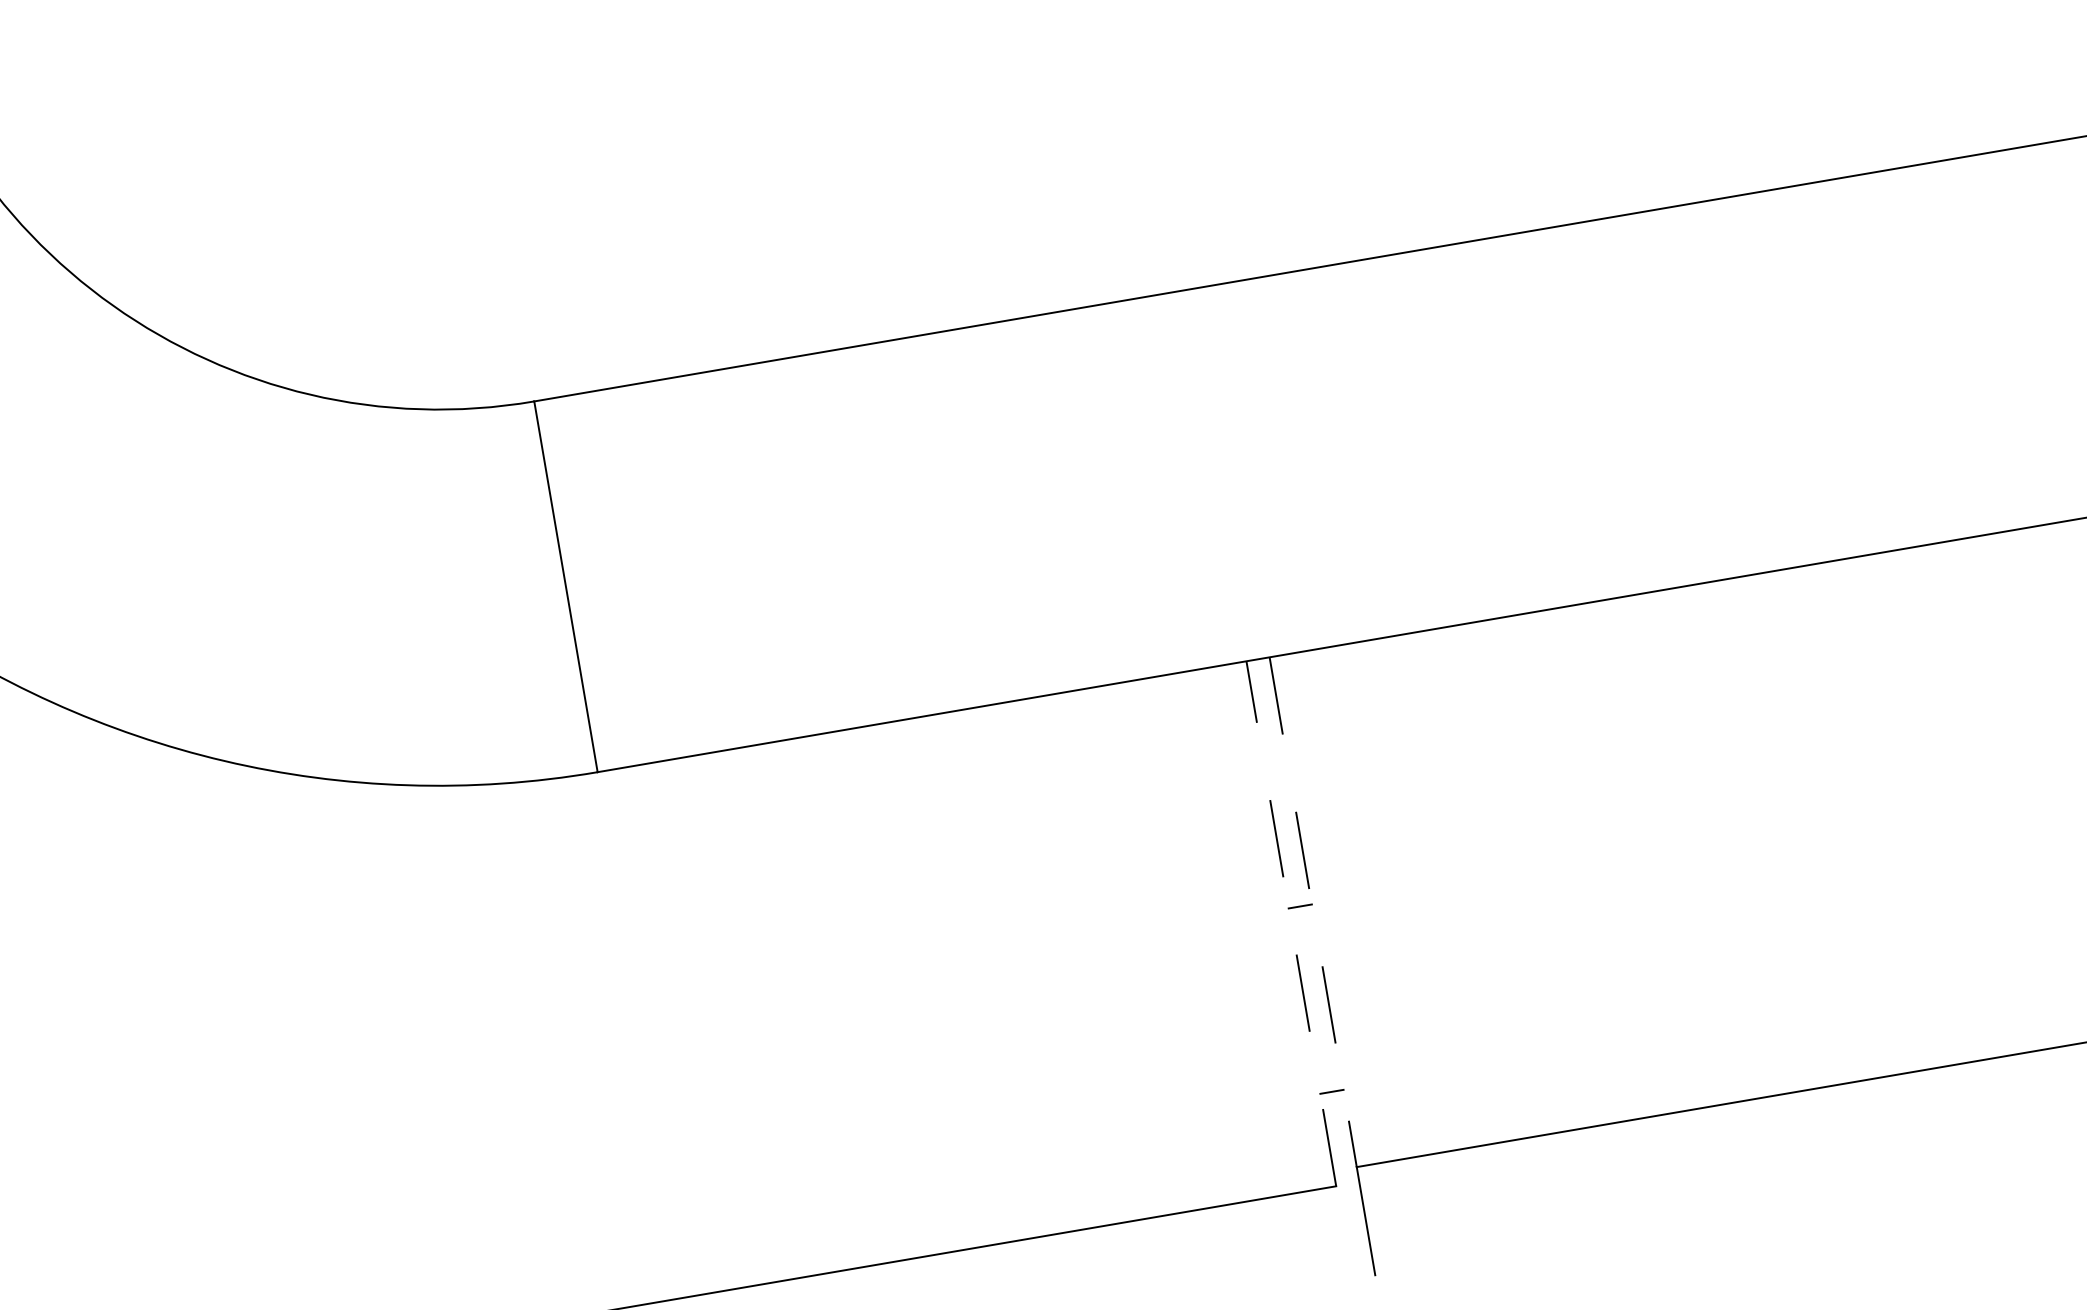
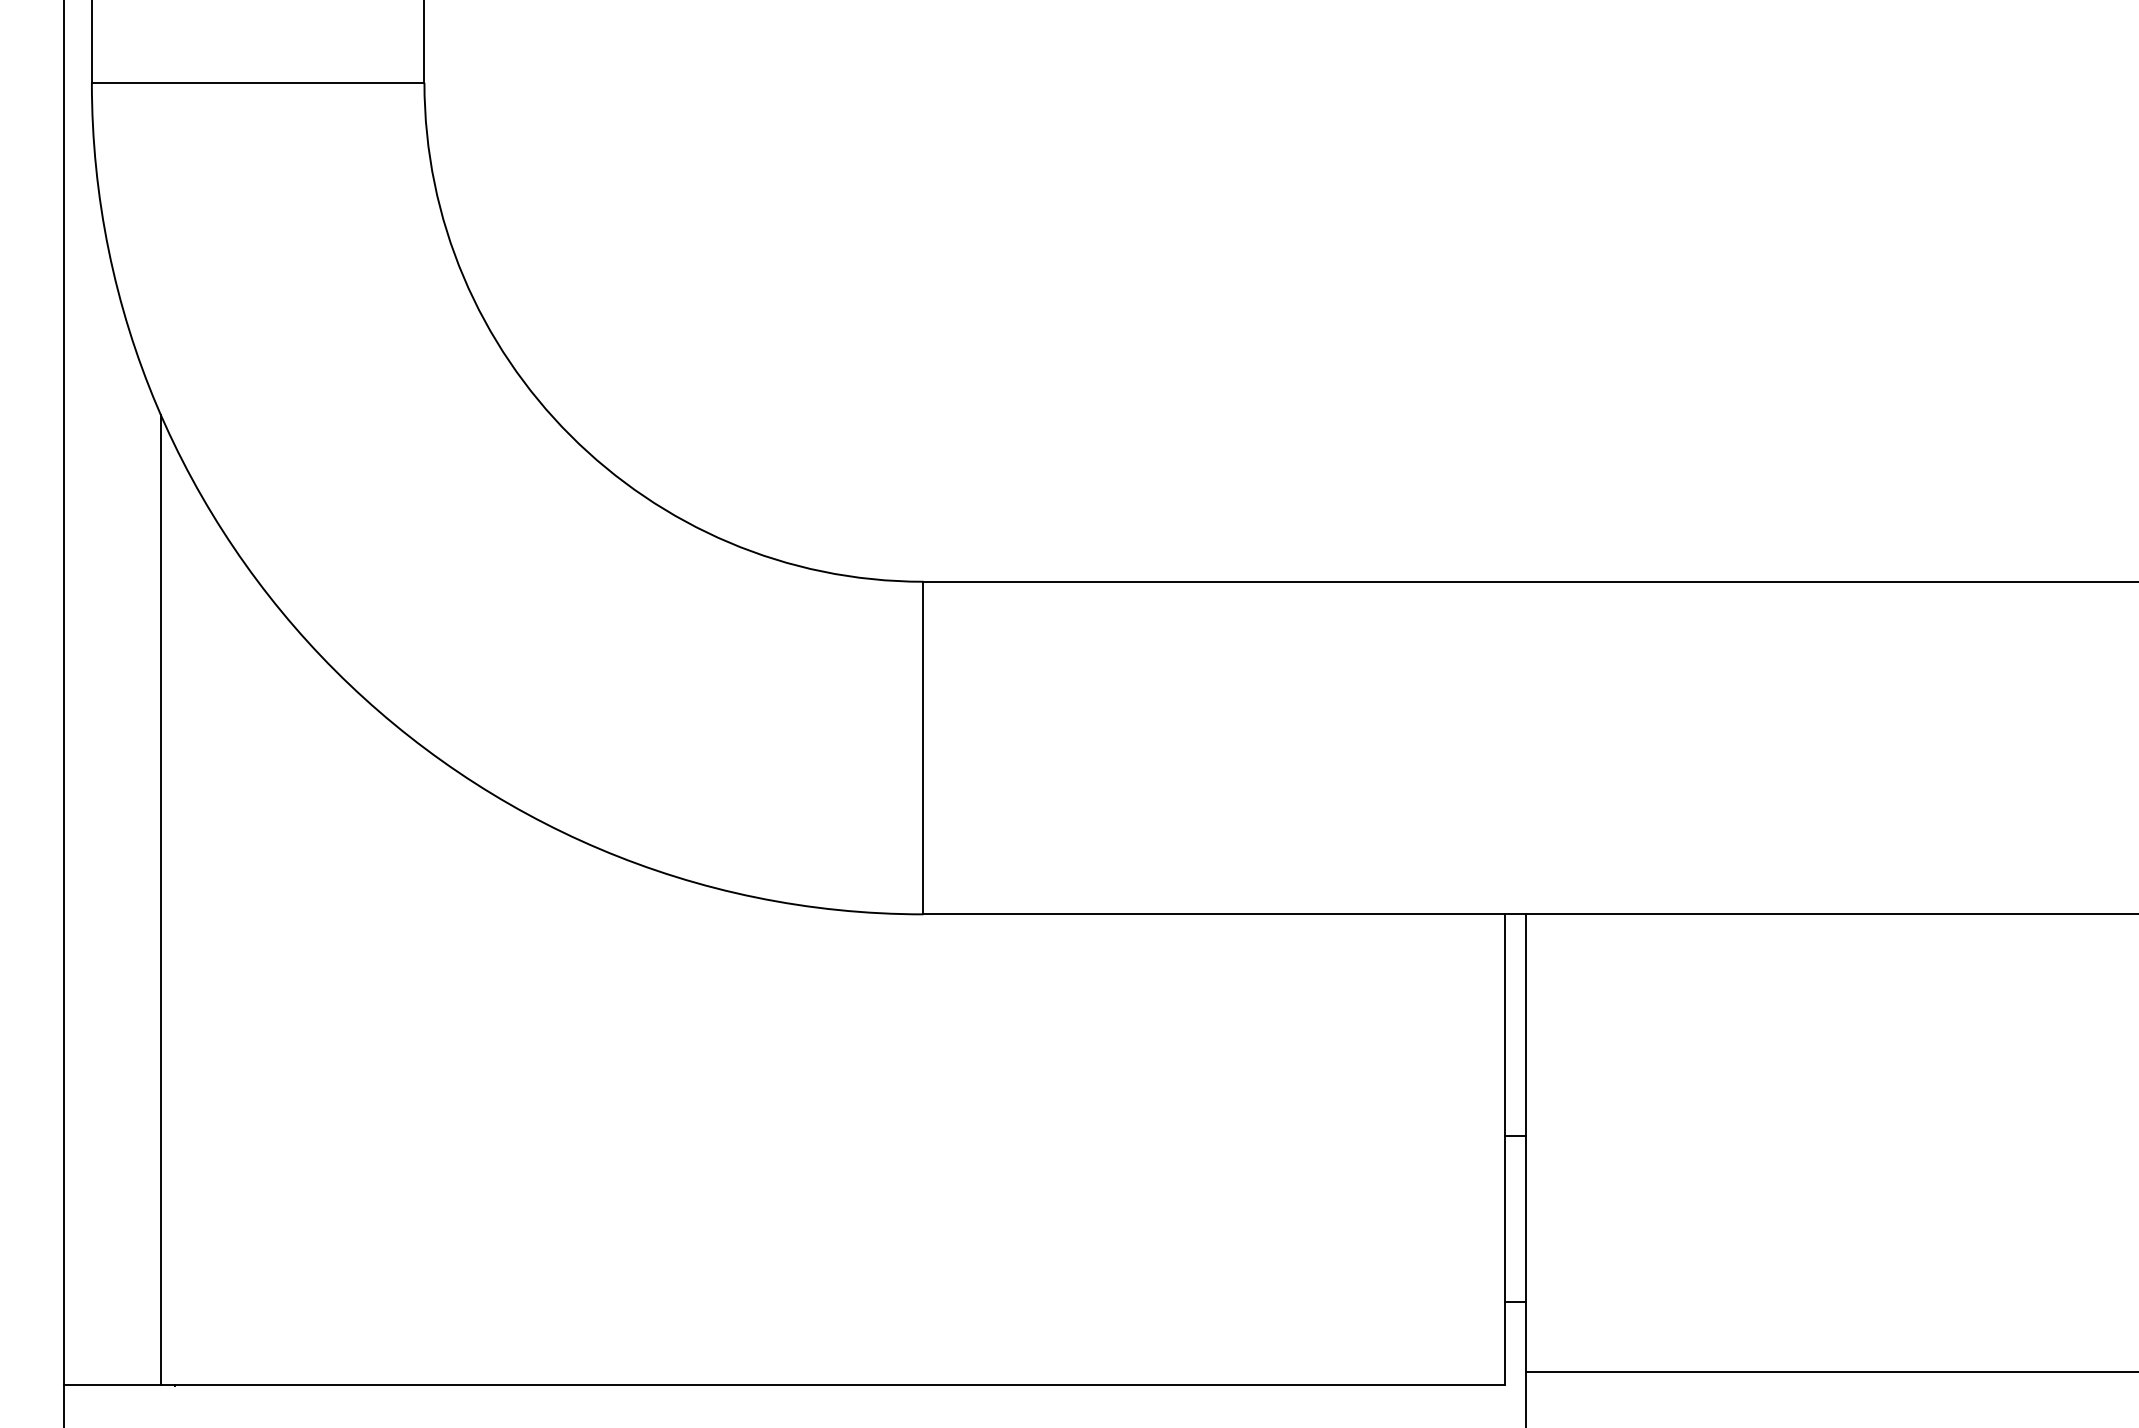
line: (1313, 912) -> (1526, 1143), dashed -> solid
line: (1291, 923) -> (1505, 1149), dashed -> solid

